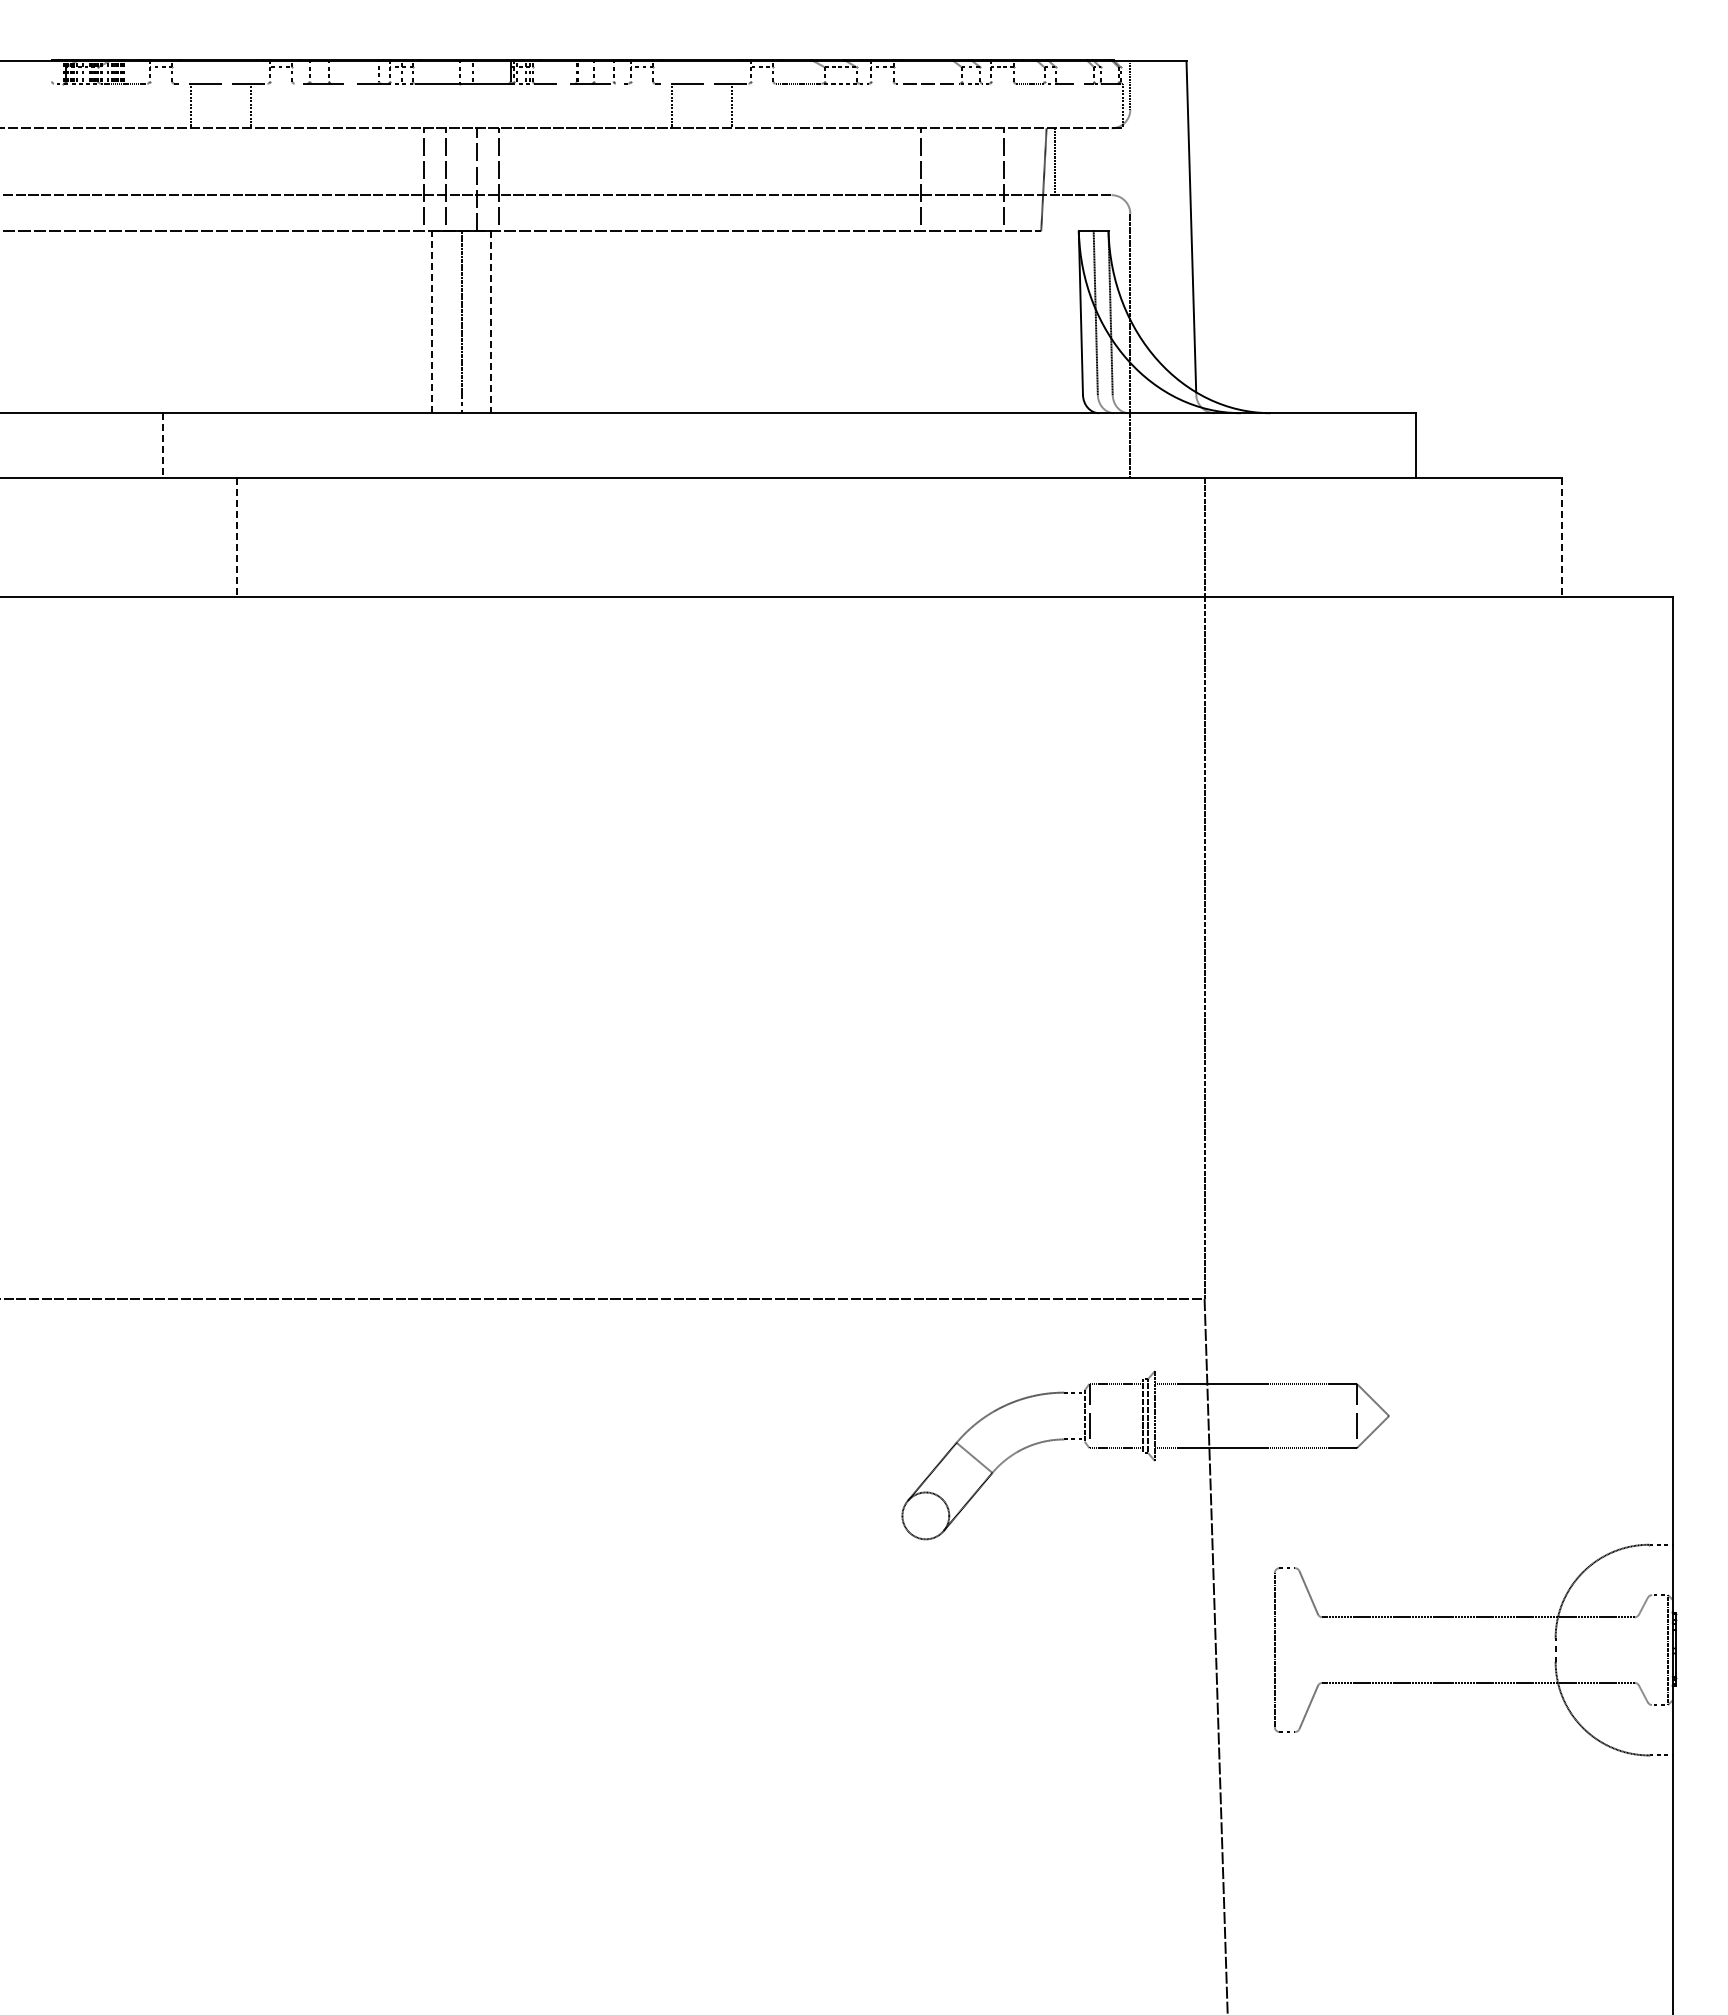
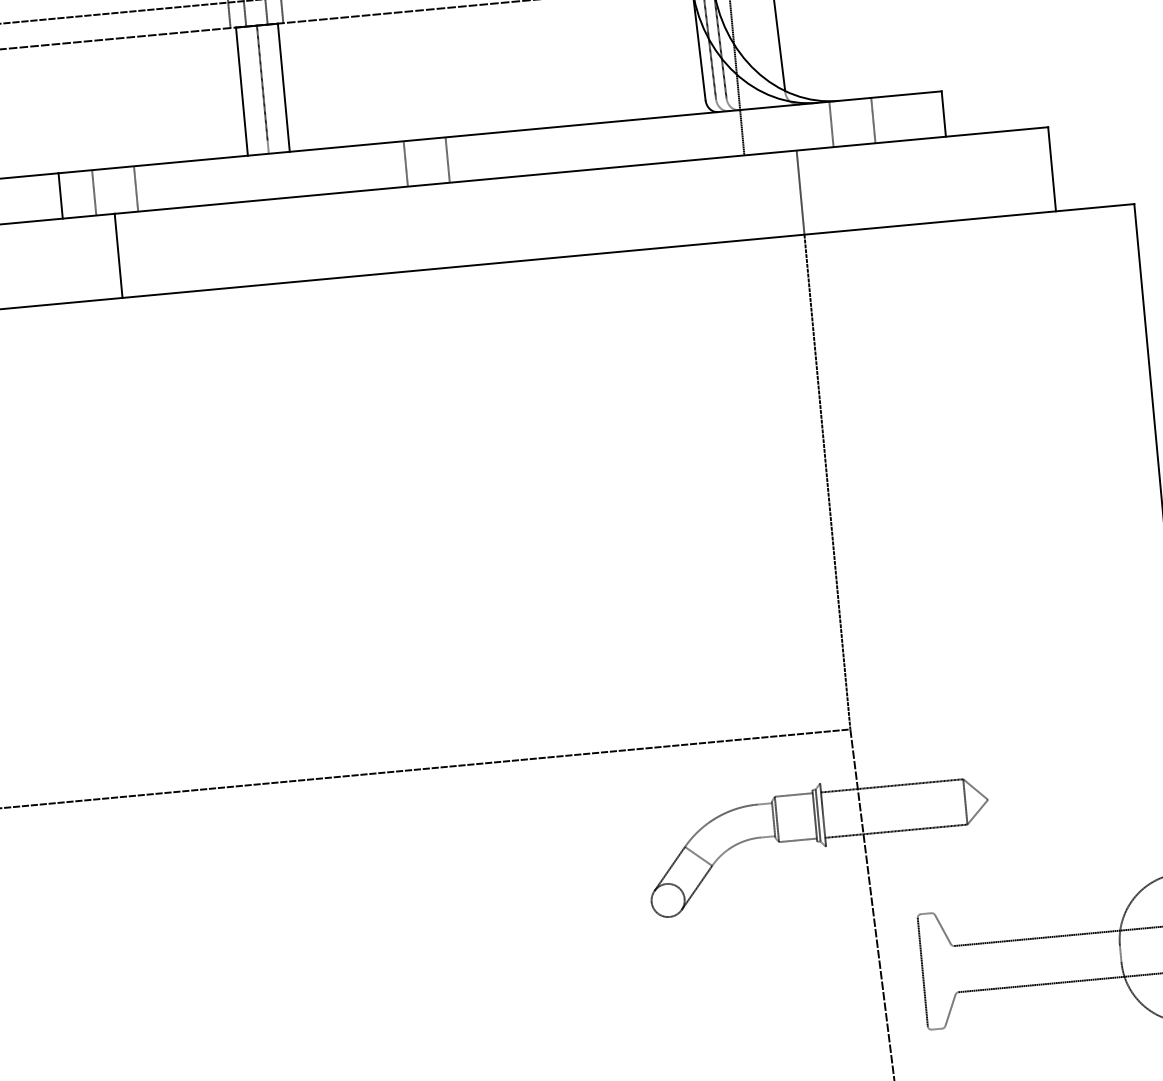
line: (431, 322) -> (241, 91), dashed -> solid
line: (491, 322) -> (284, 87), dashed -> solid
line: (163, 445) -> (60, 196), dashed -> solid
line: (210, 445) -> (94, 192), added
line: (270, 445) -> (136, 189), added
line: (652, 445) -> (405, 164), added
line: (712, 445) -> (447, 160), added
line: (1256, 445) -> (831, 124), added
line: (1316, 445) -> (873, 120), added
line: (236, 537) -> (118, 256), dashed -> solid
line: (1561, 537) -> (1052, 169), dashed -> solid

